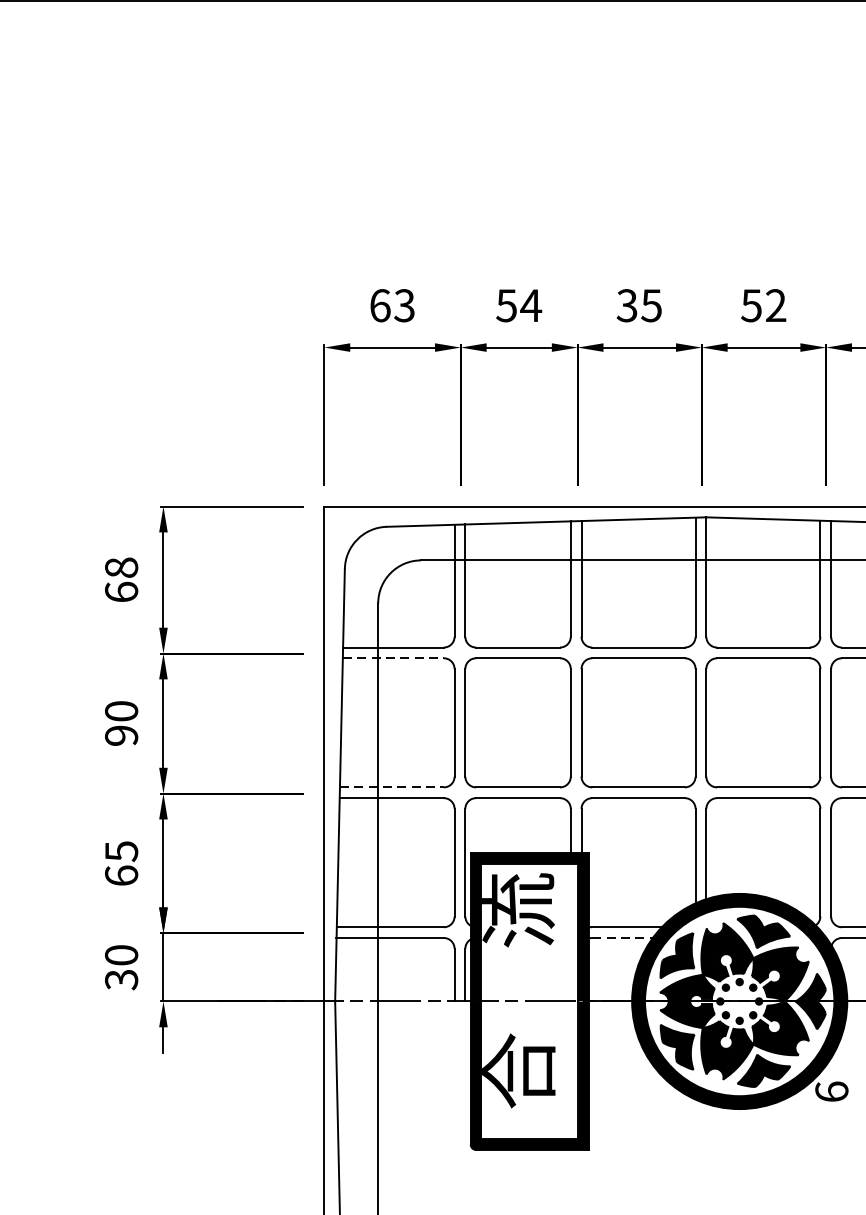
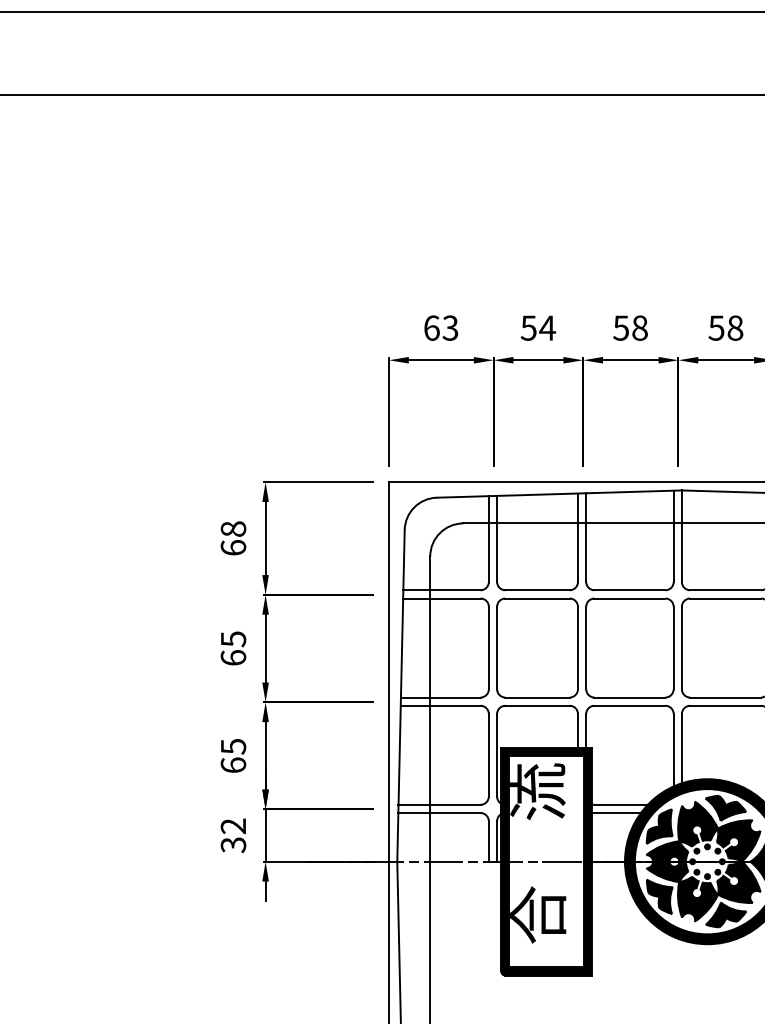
text: (639, 304) -> (630, 327), 35 -> 58
text: (776, 304) -> (735, 327), 52 -> 58
line: (392, 658) -> (441, 598), dashed -> solid
text: (121, 723) -> (233, 648), 90 -> 65
line: (391, 787) -> (440, 697), dashed -> solid
line: (623, 938) -> (618, 813), dashed -> solid
text: (121, 955) -> (233, 826), 30 -> 32

